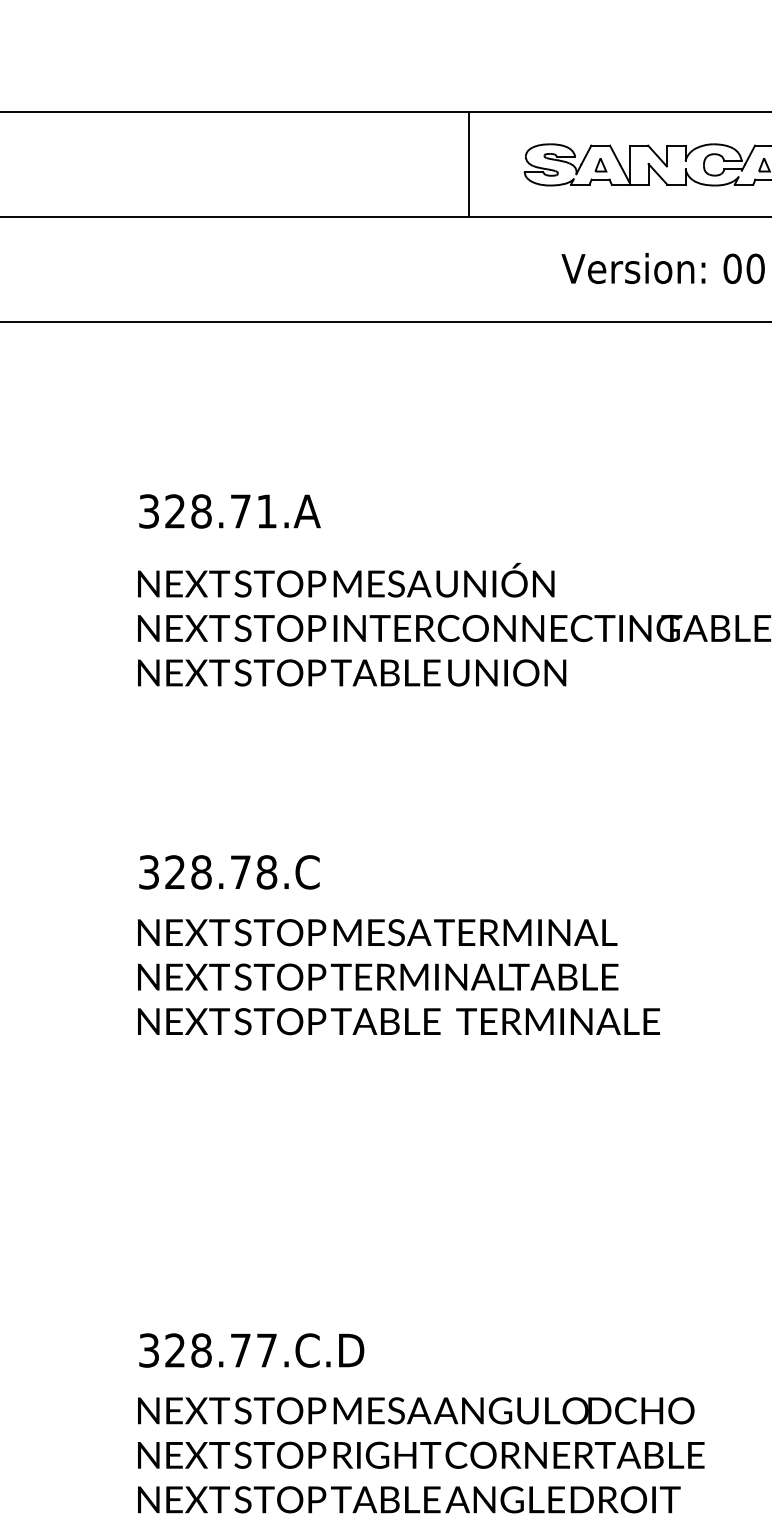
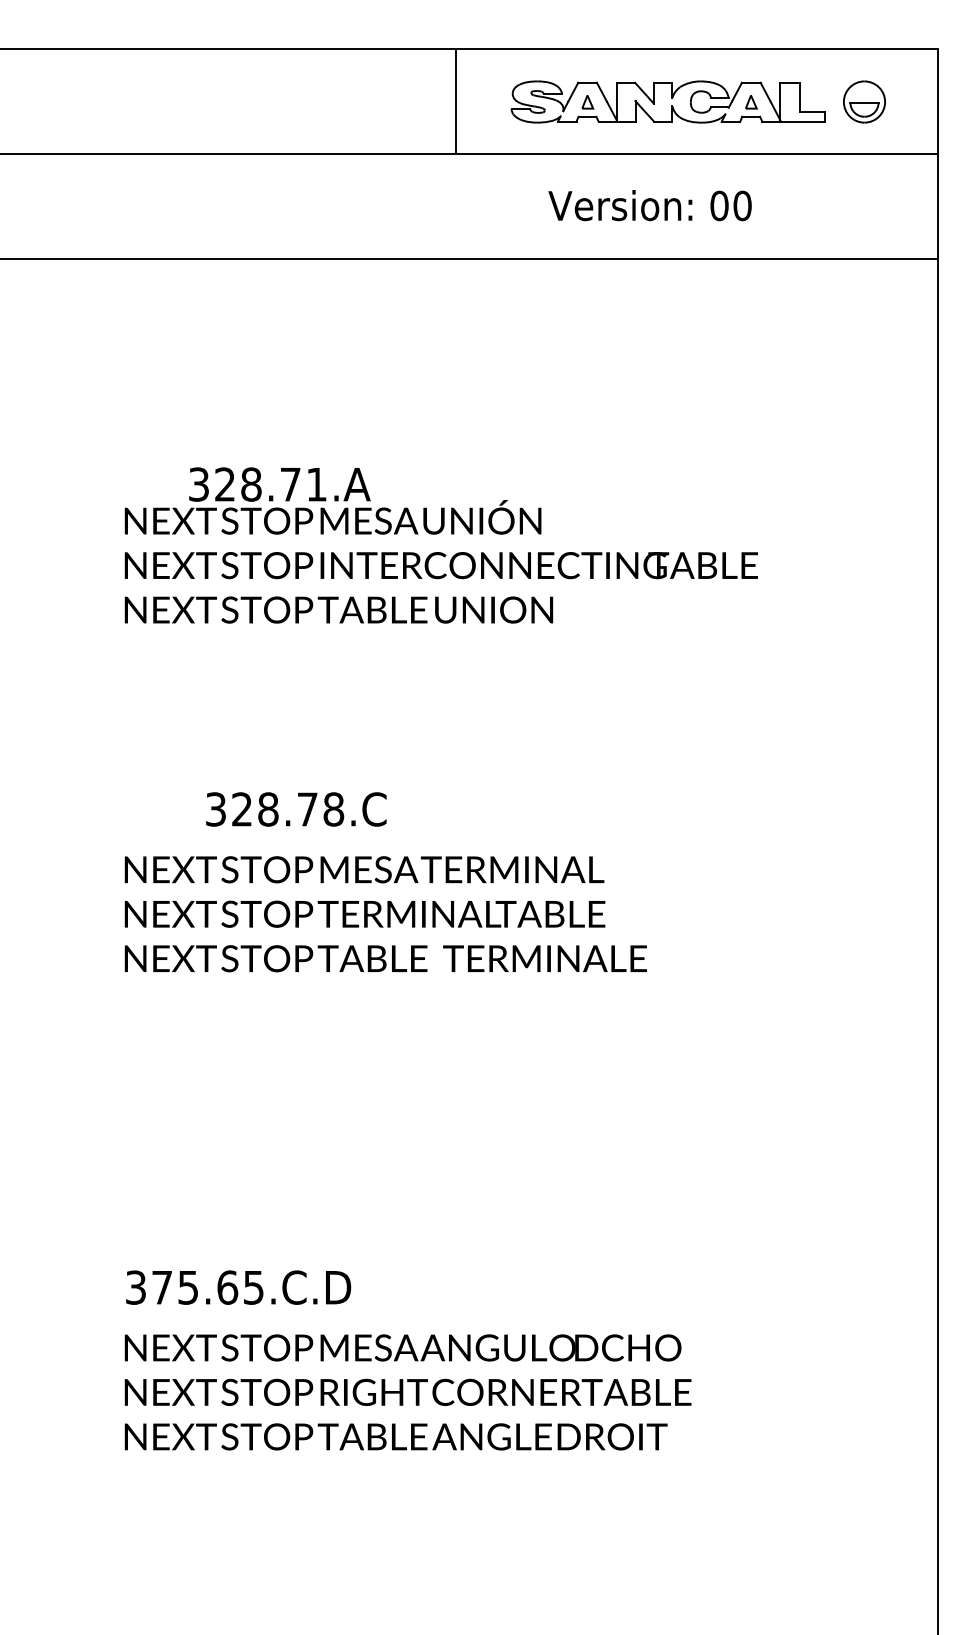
text: (229, 511) -> (279, 484), moved
text: (229, 872) -> (296, 809), moved
text: (220, 1350) -> (207, 1287), 328.77.C.D -> 375.65.C.D

